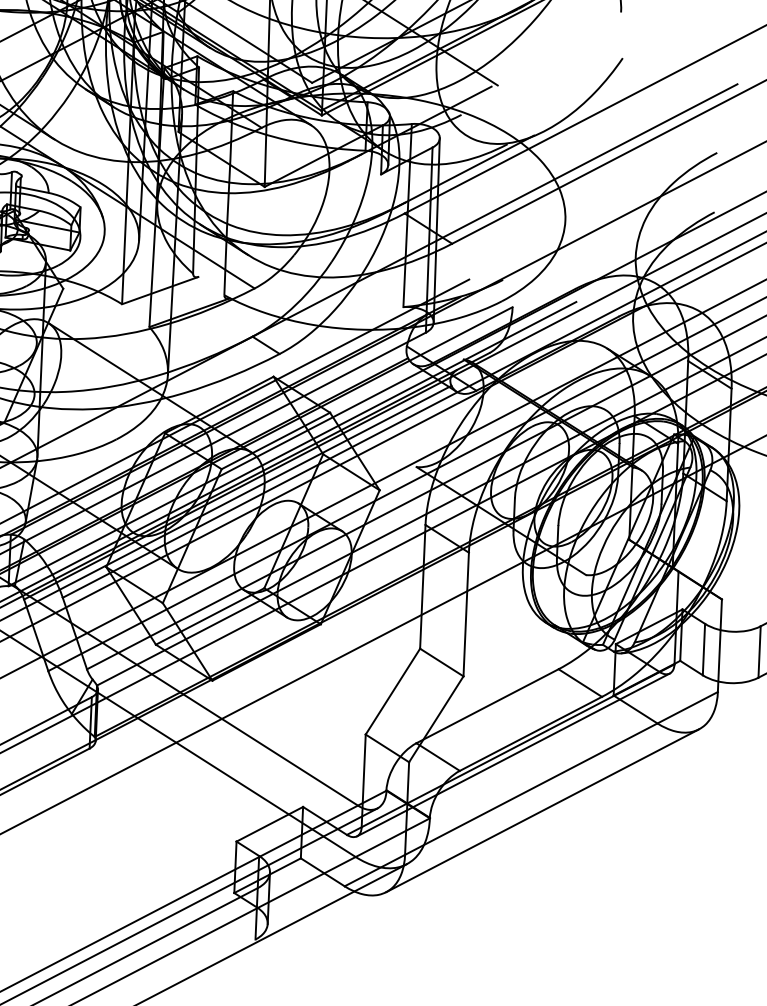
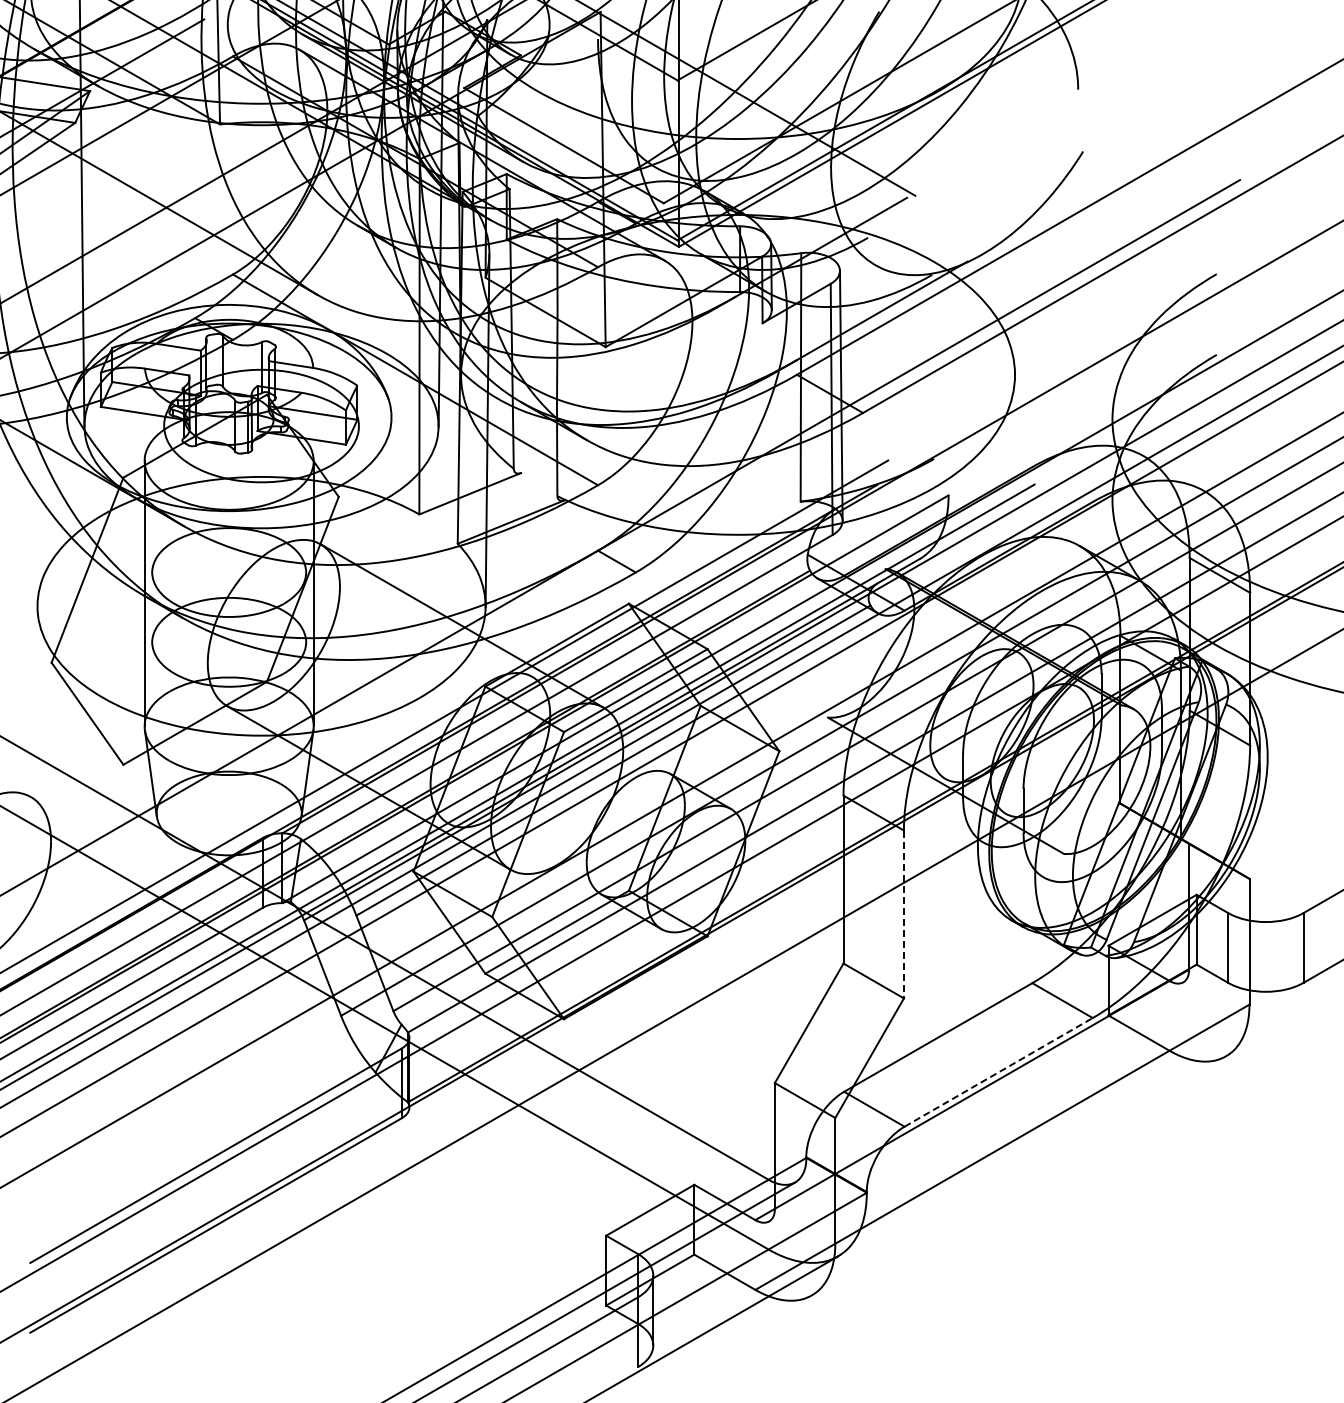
line: (465, 614) -> (903, 914), solid -> dashed
line: (530, 733) -> (998, 1072), solid -> dashed
line: (513, 754) -> (976, 1101), removed
line: (542, 810) -> (1018, 1175), removed

